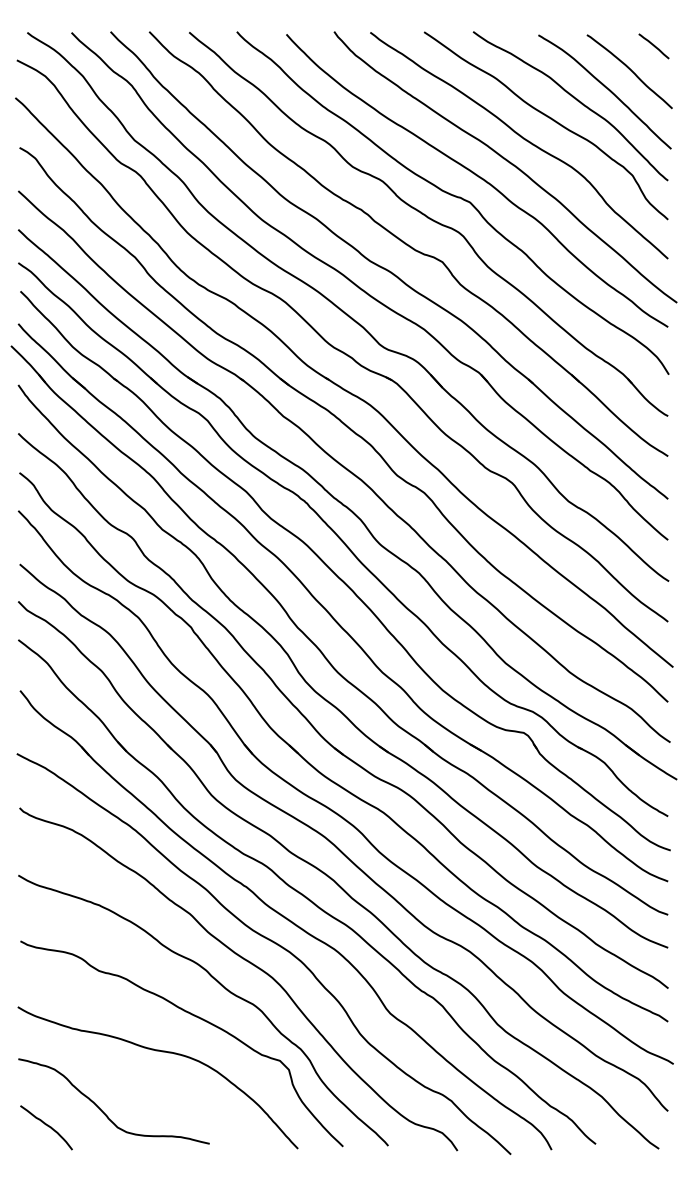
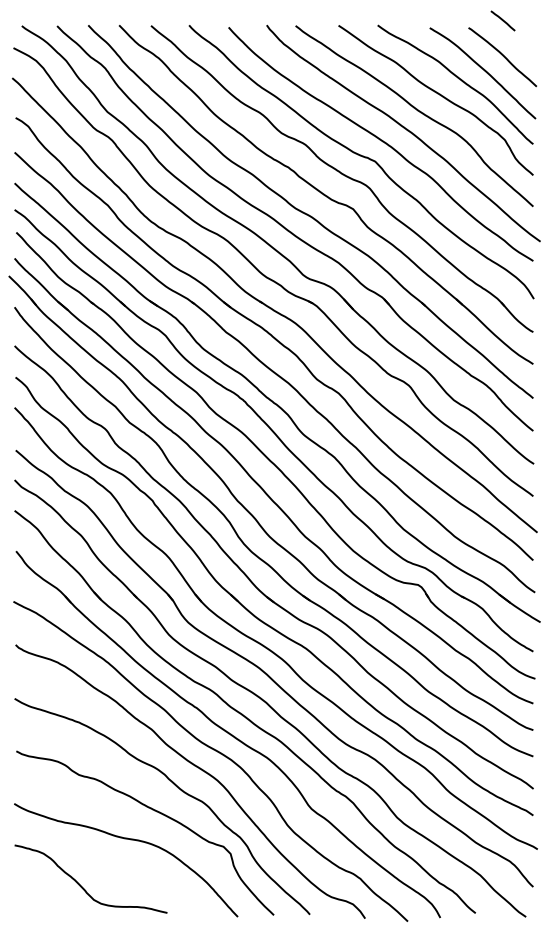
line: (653, 45) -> (502, 20), moved
curve: (48, 1126) -> (38, 899), removed

